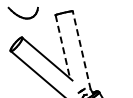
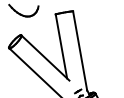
line: (62, 47) -> (61, 47), dashed -> solid
line: (81, 49) -> (79, 50), dashed -> solid

